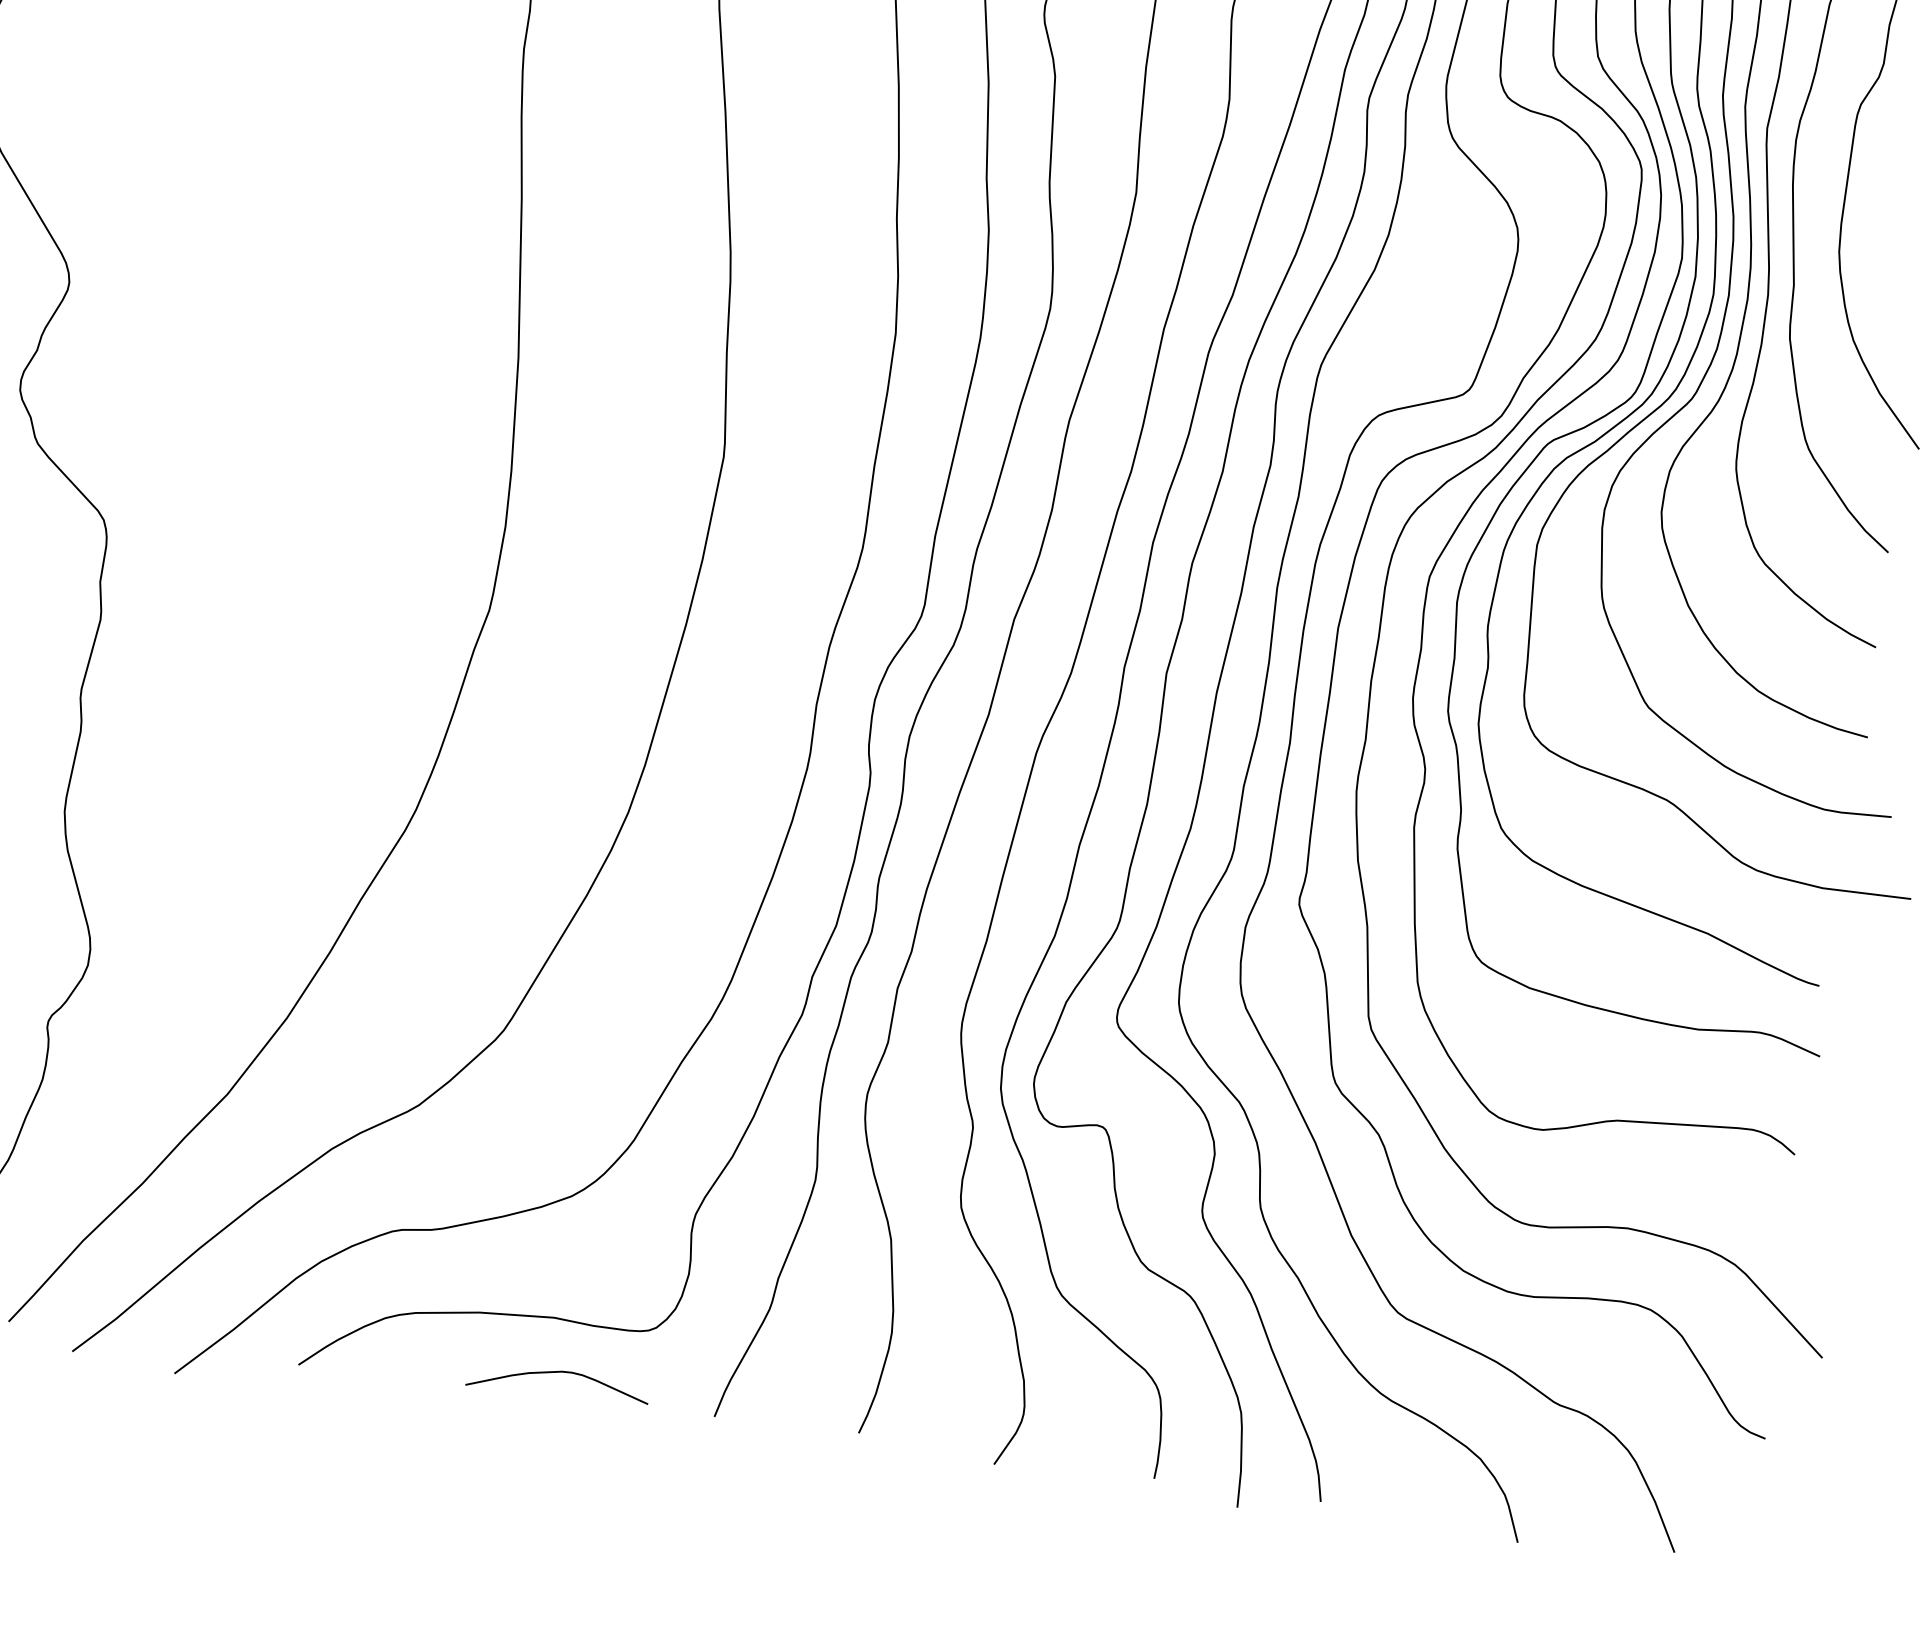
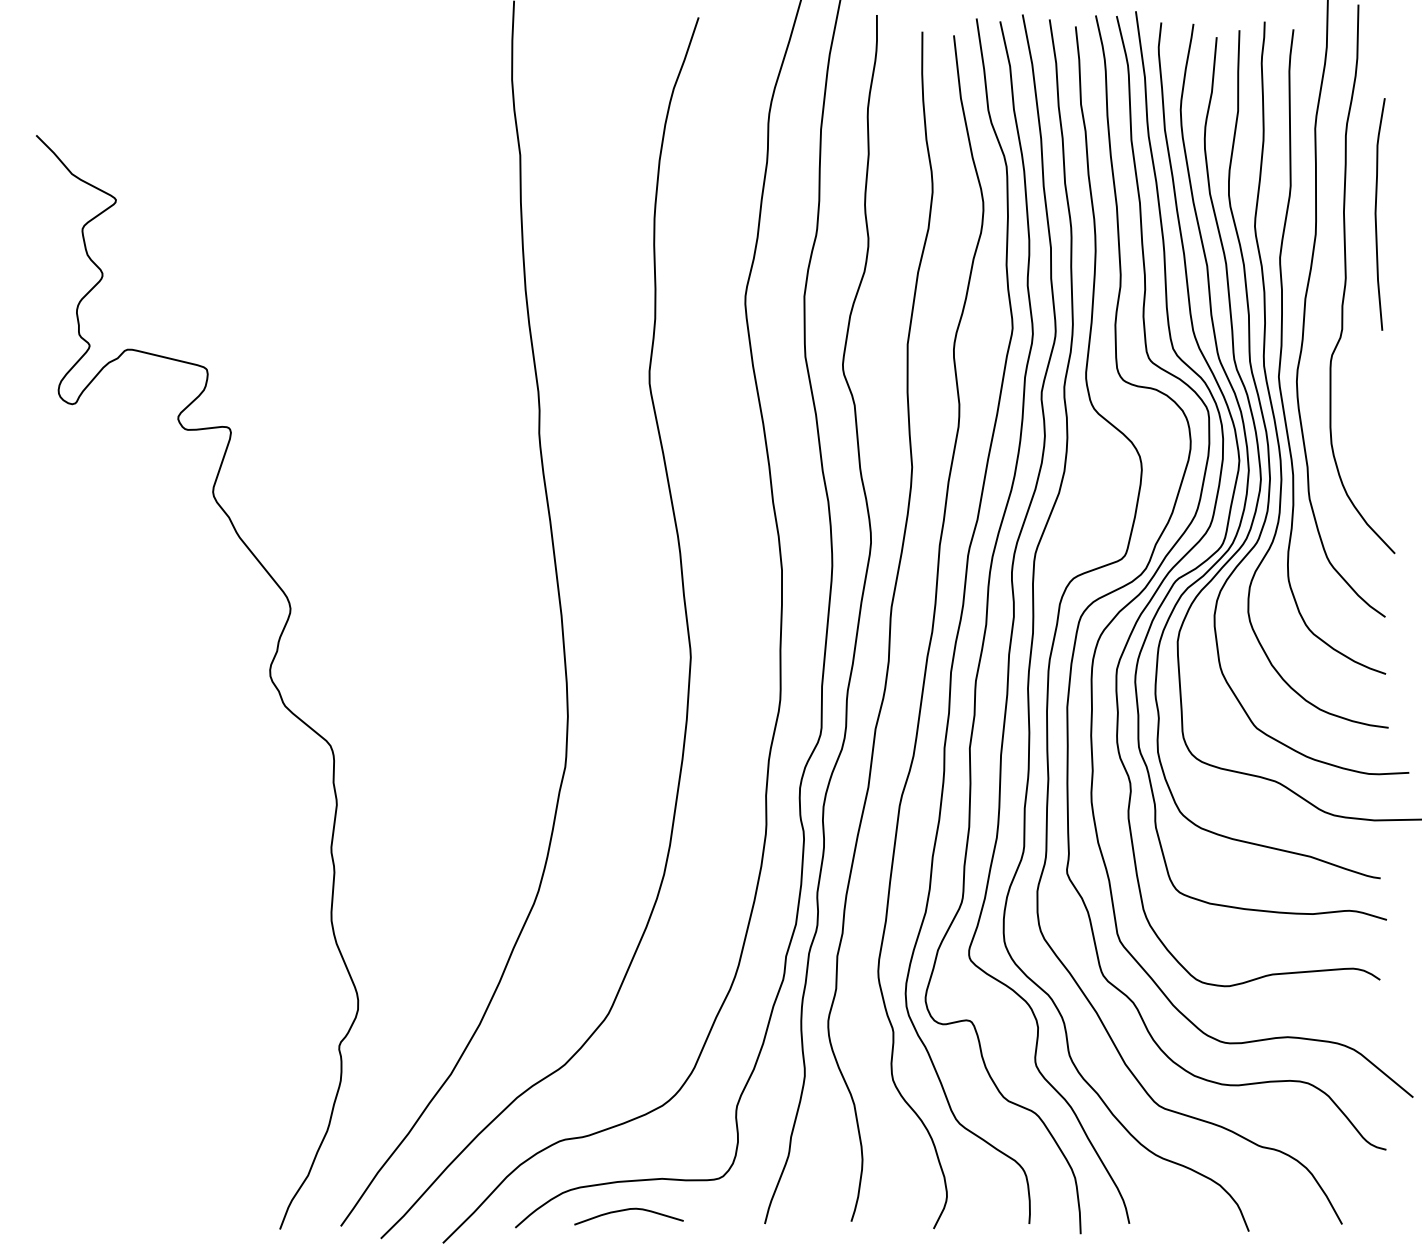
curve: (558, 1373) -> (628, 1210), moved

